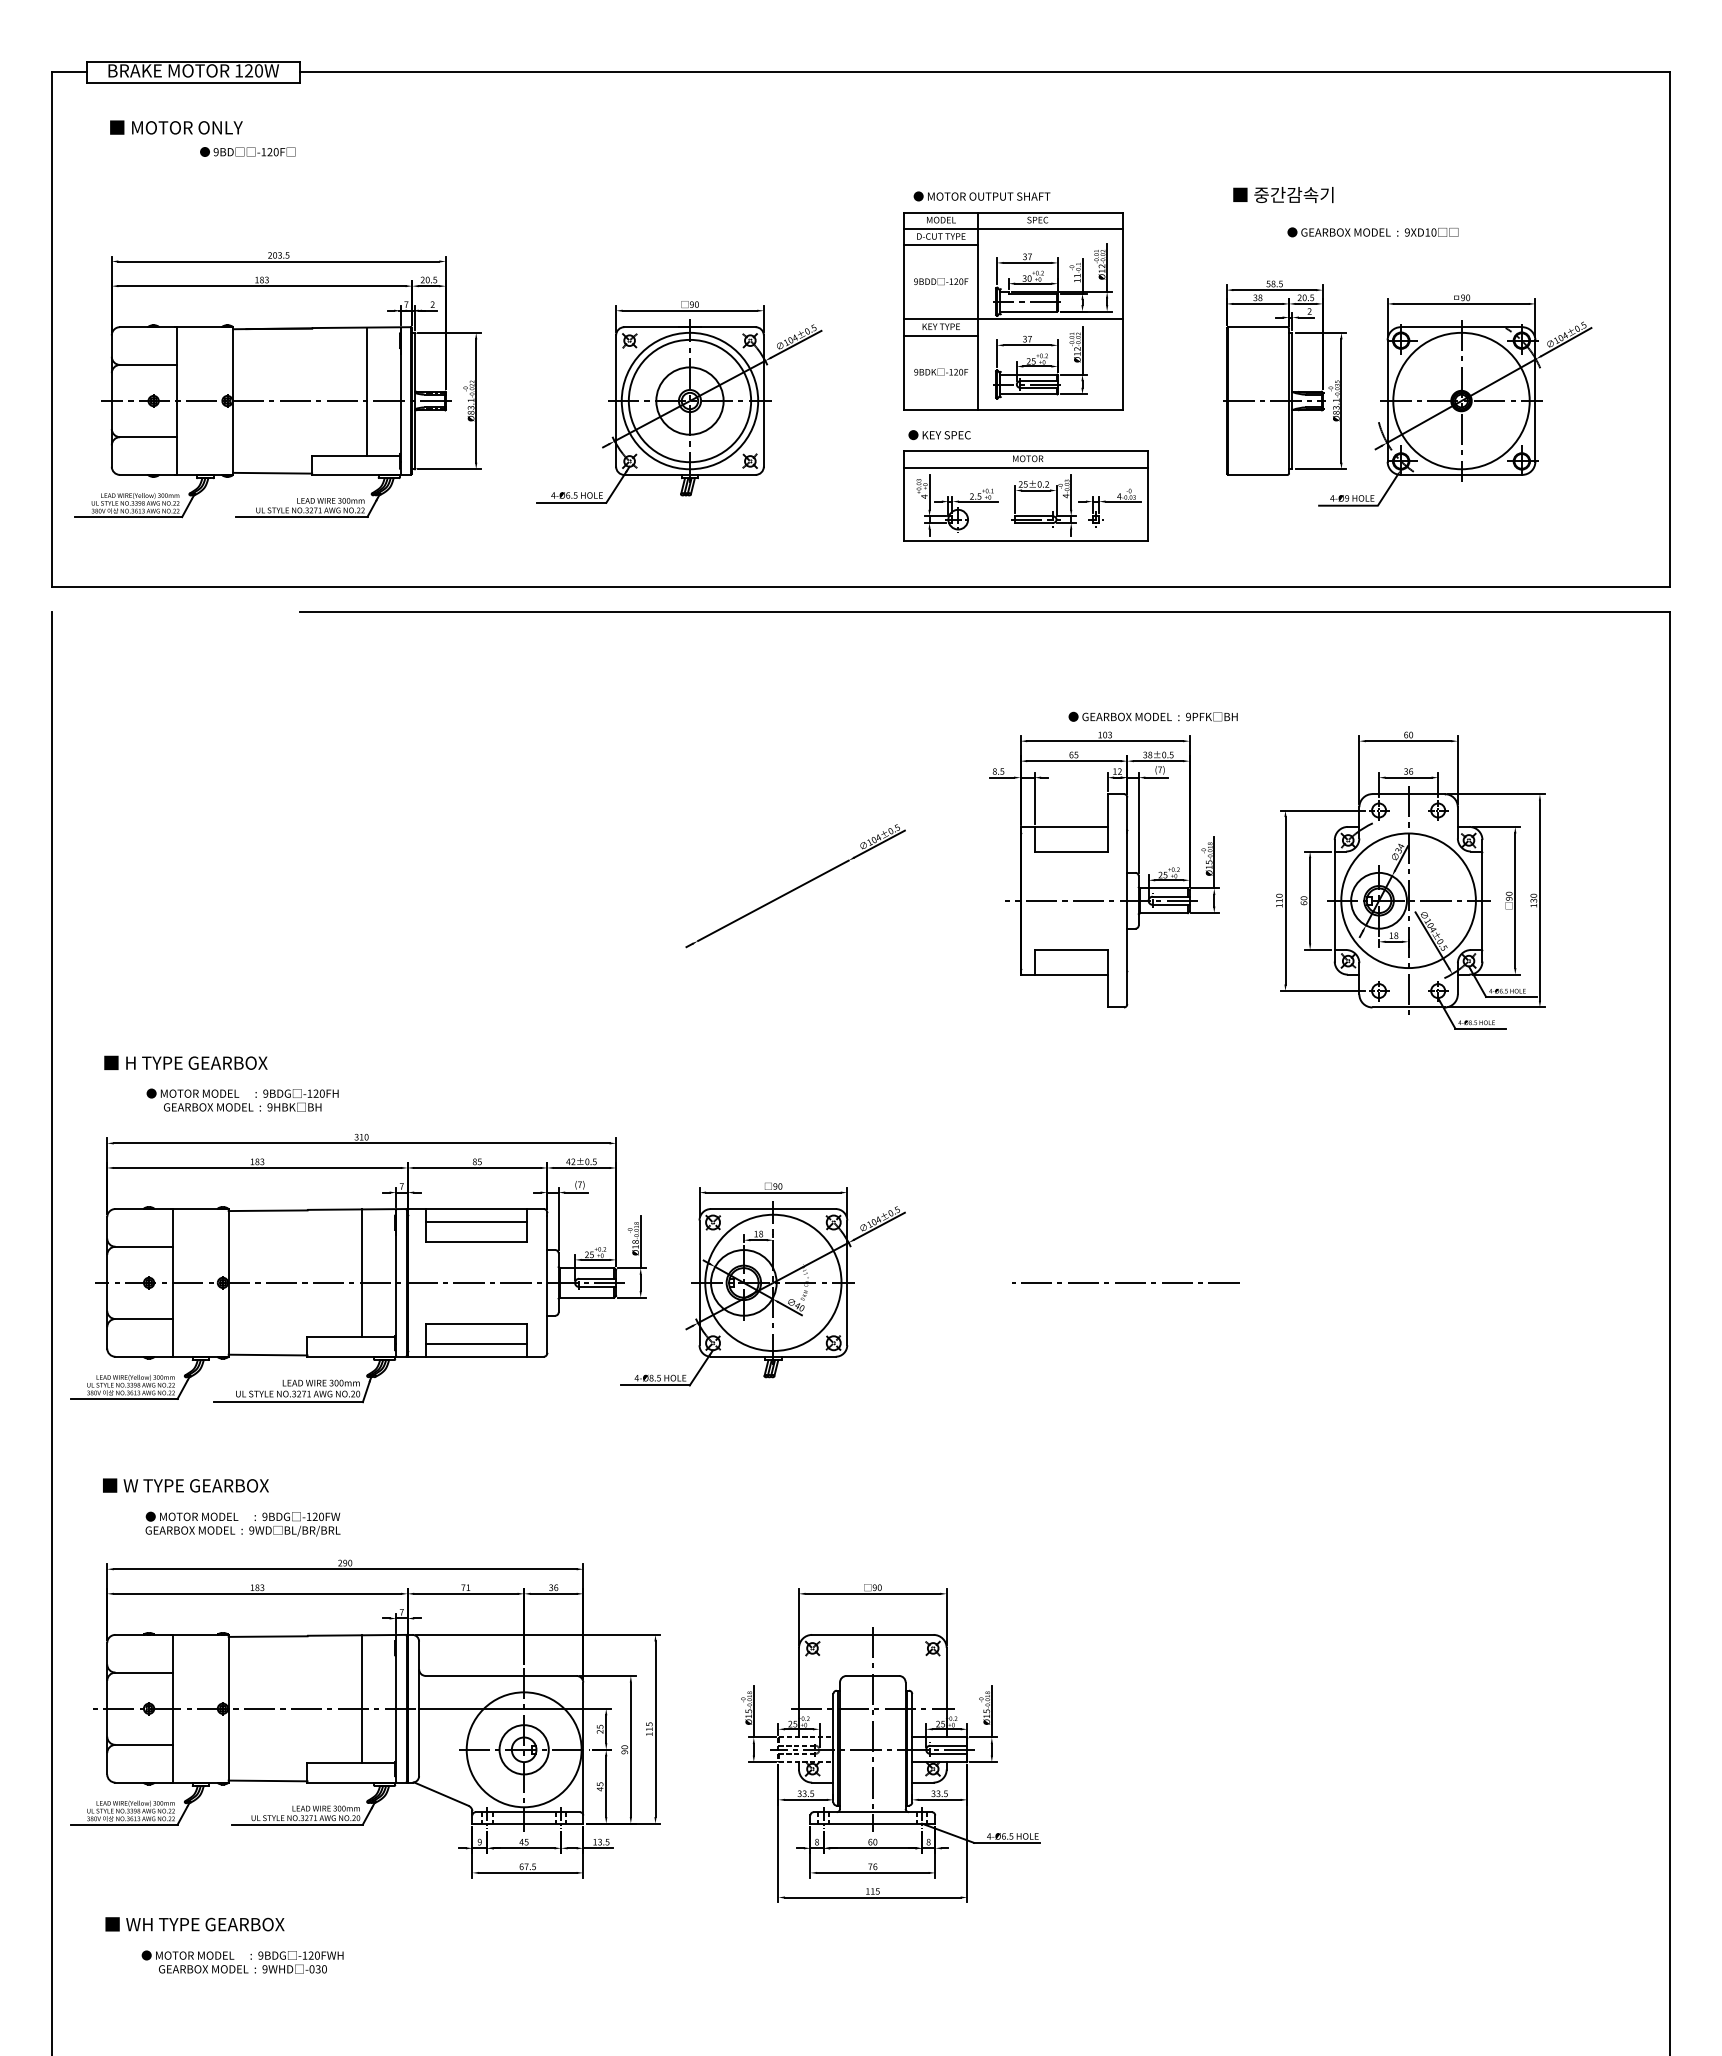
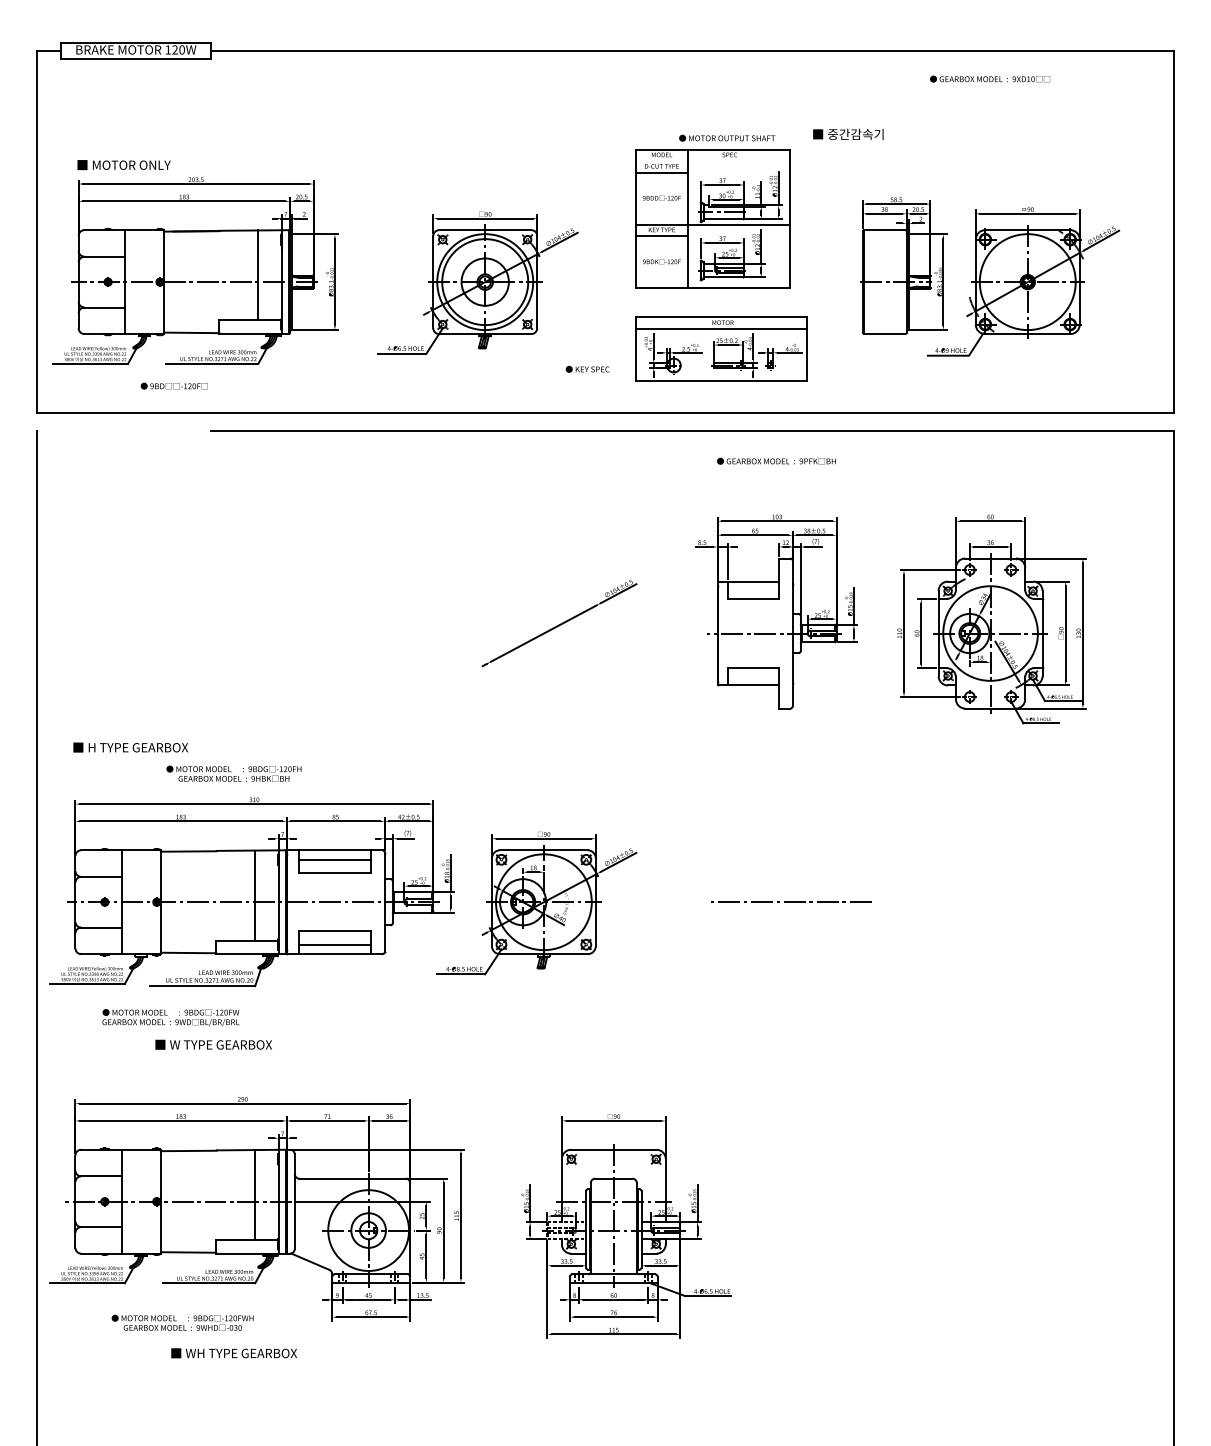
text: (176, 127) -> (124, 165), moved
text: (247, 151) -> (174, 385), moved
text: (1283, 195) -> (848, 134), moved
text: (981, 196) -> (726, 138), moved
line: (1013, 229) -> (712, 161), removed
text: (1372, 232) -> (989, 79), moved
text: (939, 435) -> (587, 369), moved
text: (1152, 716) -> (776, 461), moved
text: (242, 1099) -> (233, 773), moved
text: (185, 1485) -> (213, 1044), moved
text: (242, 1523) -> (170, 1017), moved
text: (194, 1924) -> (233, 1353), moved
text: (242, 1961) -> (182, 1322), moved

